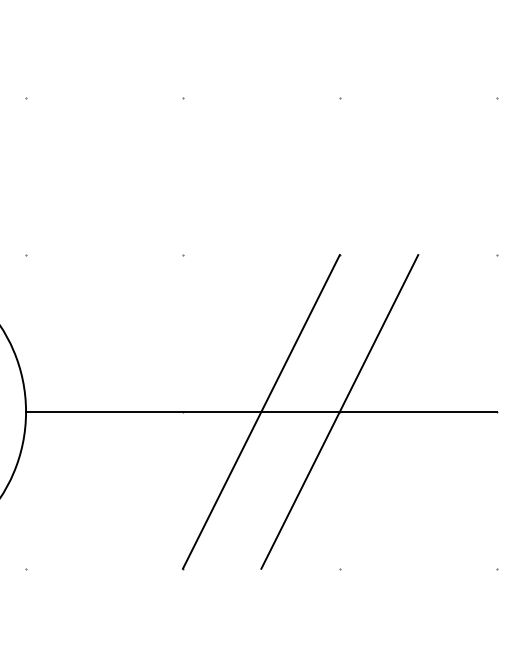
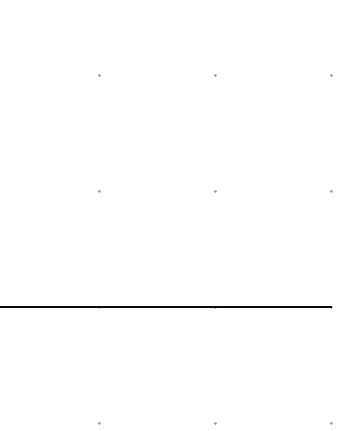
line: (260, 411) -> (156, 306), removed
line: (339, 411) -> (214, 306), removed

